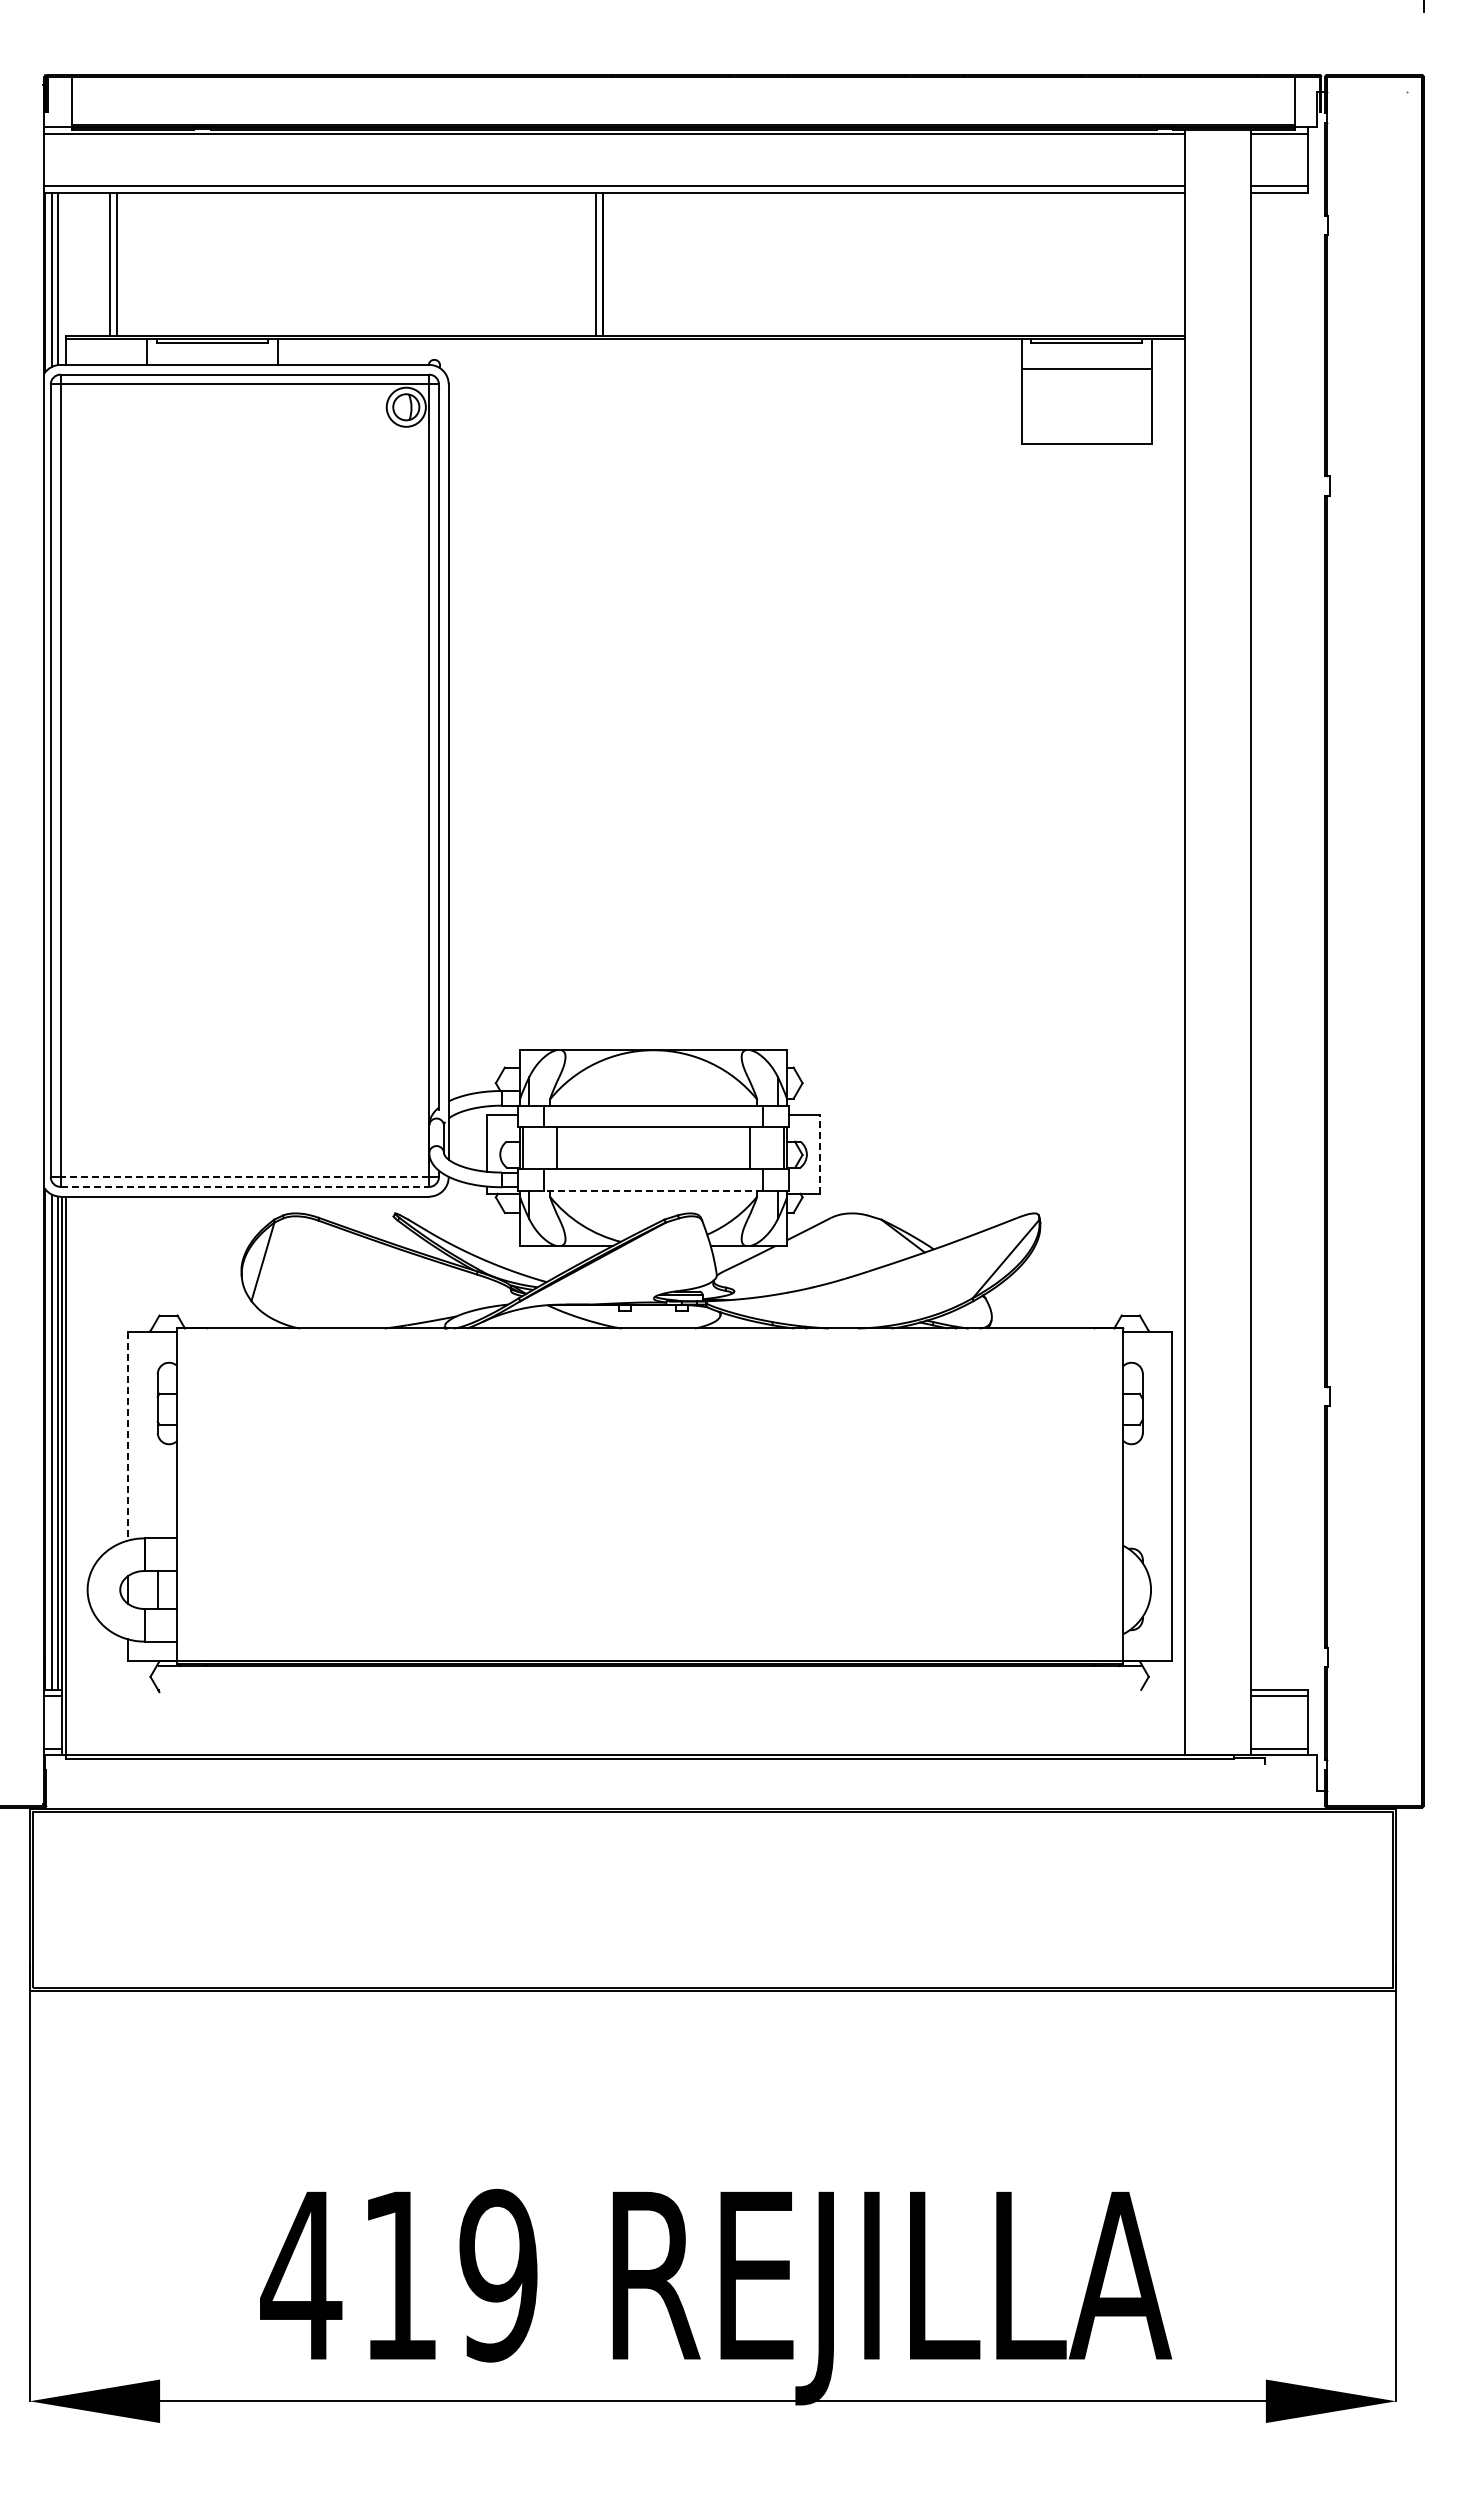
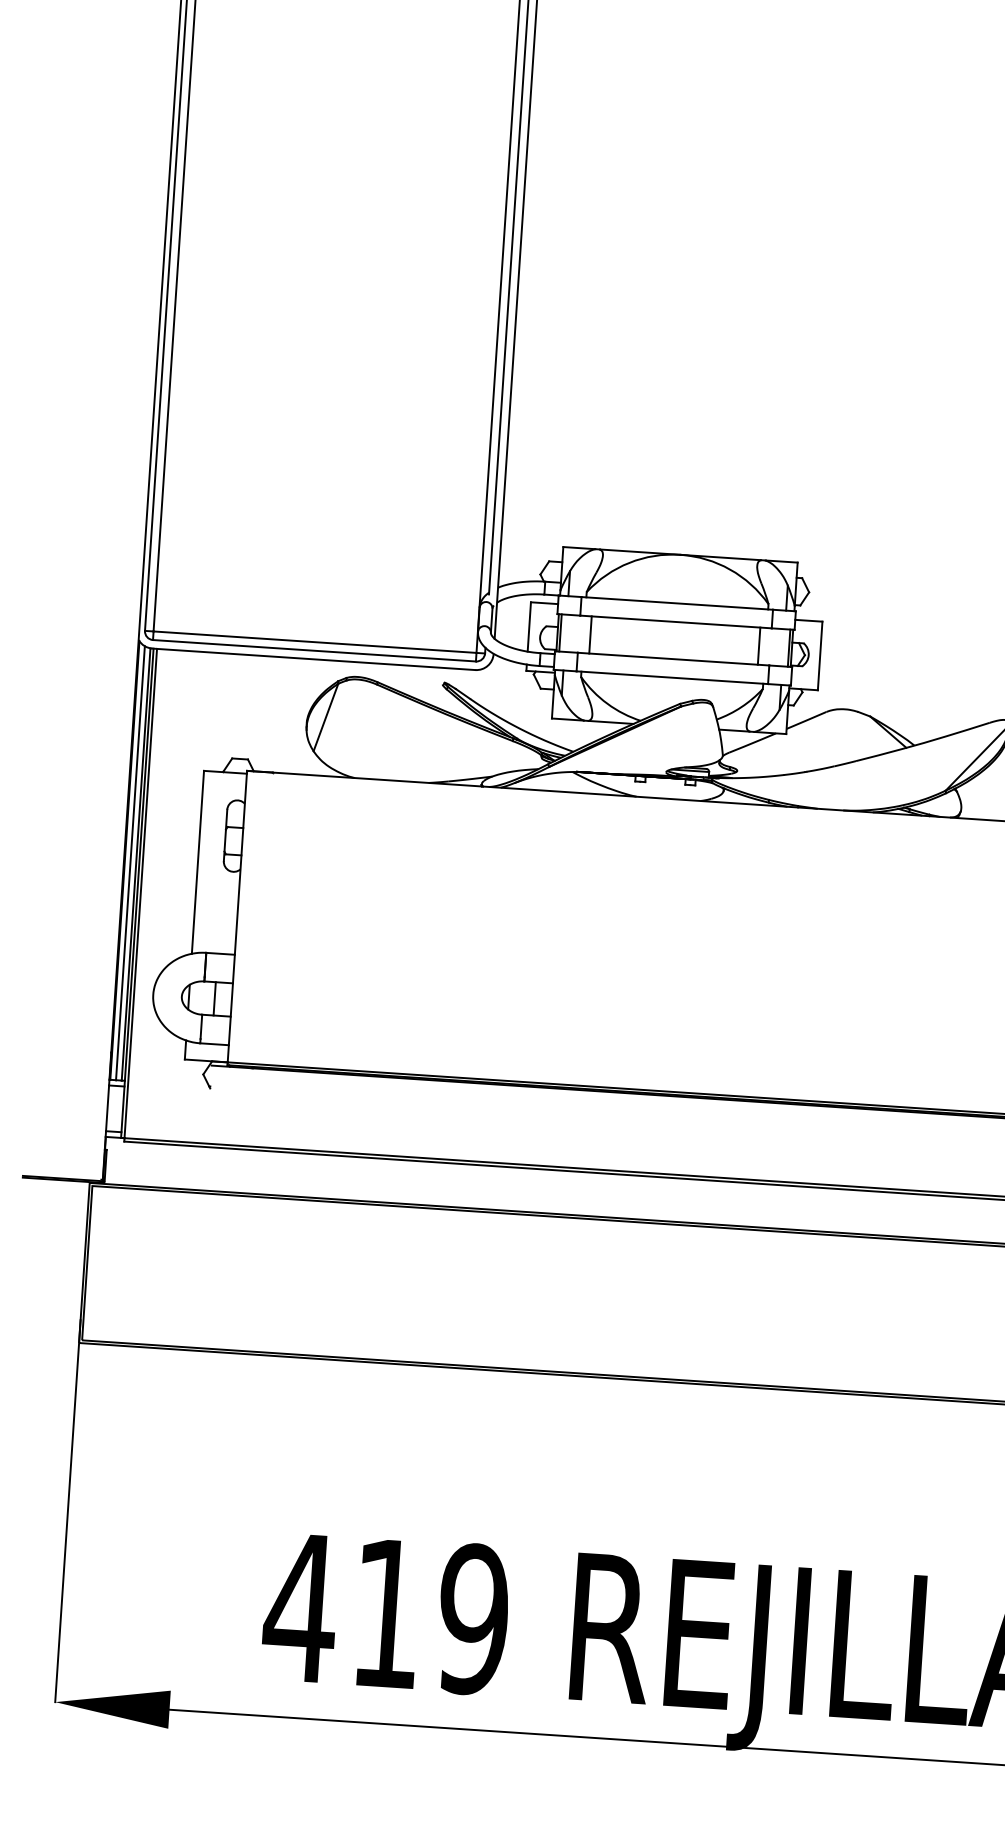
line: (819, 1154) -> (819, 655), dashed -> solid
line: (244, 1177) -> (314, 642), dashed -> solid
line: (245, 1186) -> (315, 650), dashed -> solid
line: (653, 1190) -> (672, 677), dashed -> solid
line: (128, 1436) -> (198, 862), dashed -> solid

